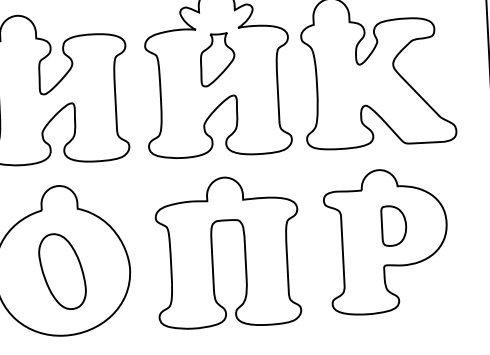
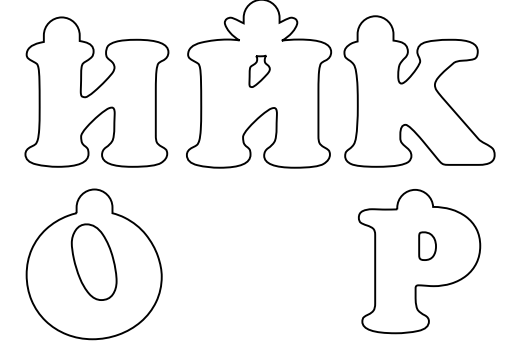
part: (217, 59) -> (259, 71), size x0.6
part: (393, 225) -> (427, 245), size x0.7
part: (213, 252) -> (245, 263), removed
part: (61, 270) -> (93, 261), moved

